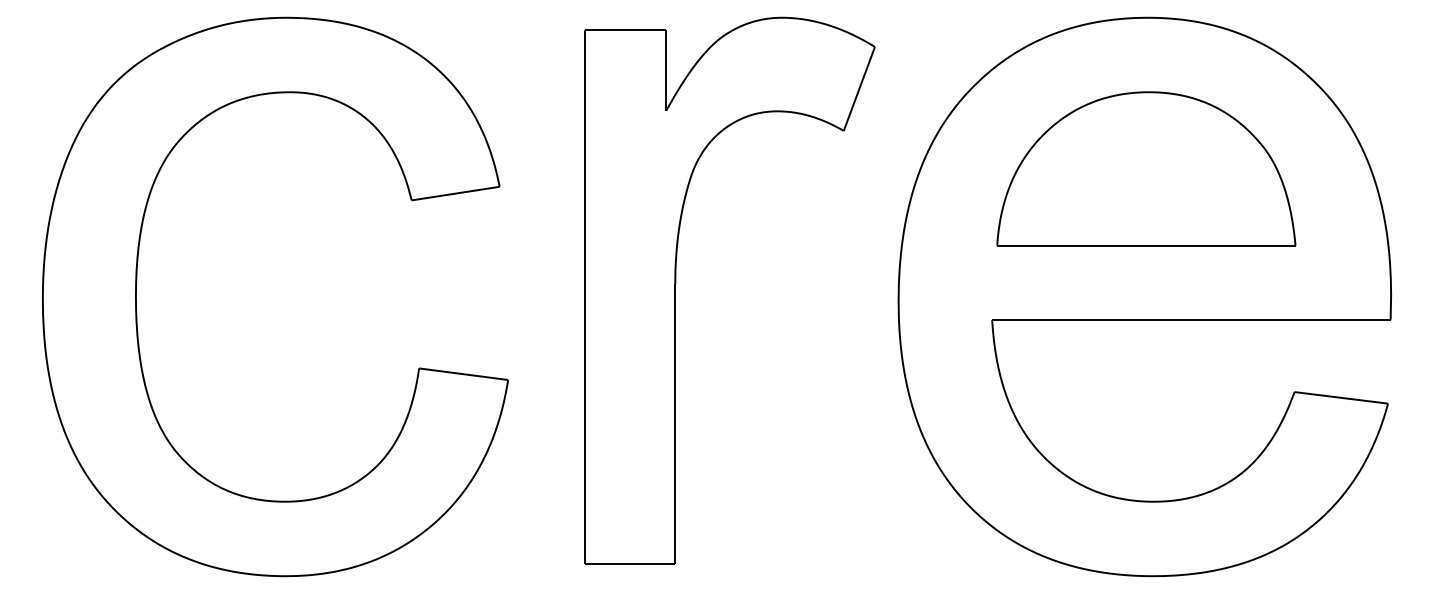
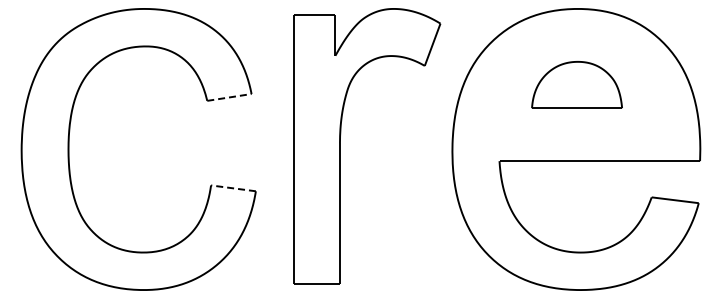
part: (1145, 167) -> (576, 84), size x0.6
line: (455, 193) -> (229, 97), solid -> dashed
line: (463, 374) -> (233, 188), solid -> dashed

